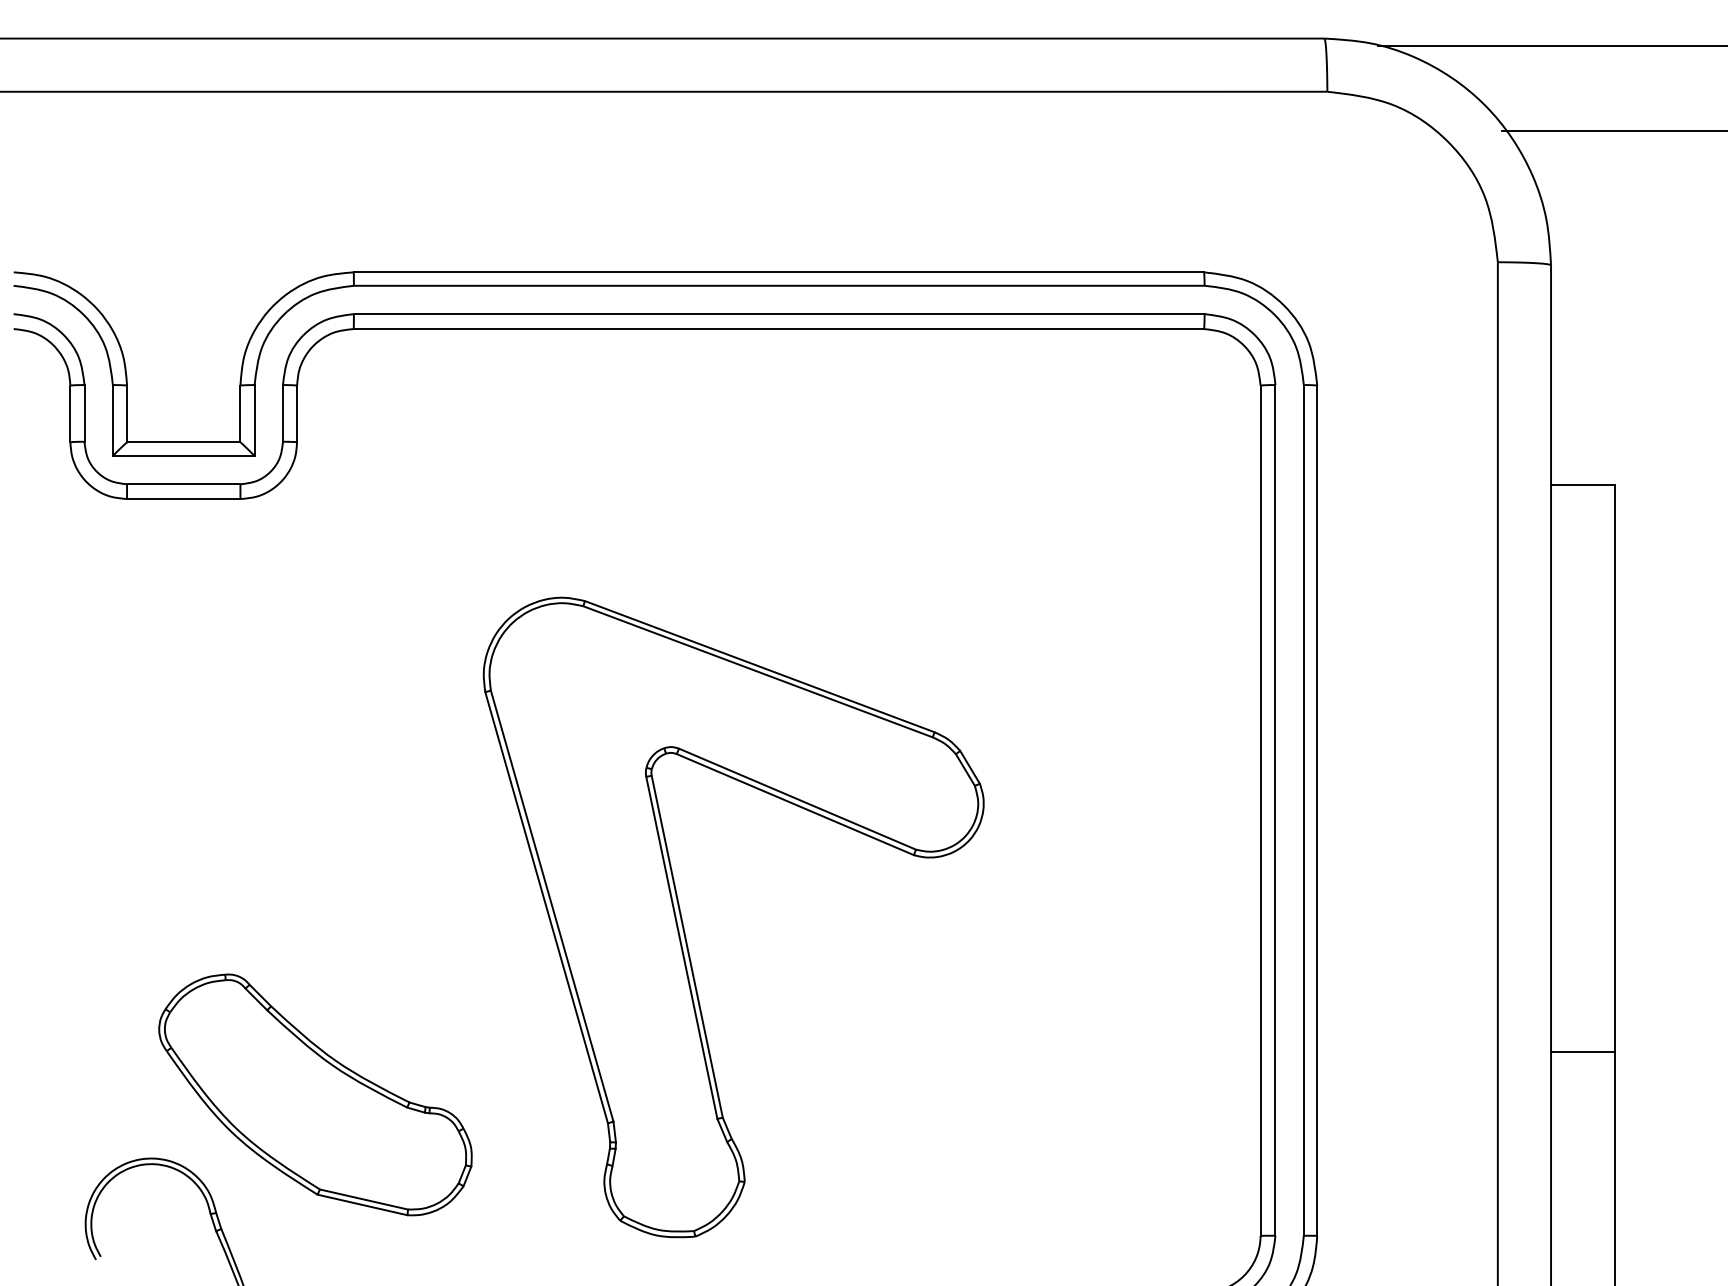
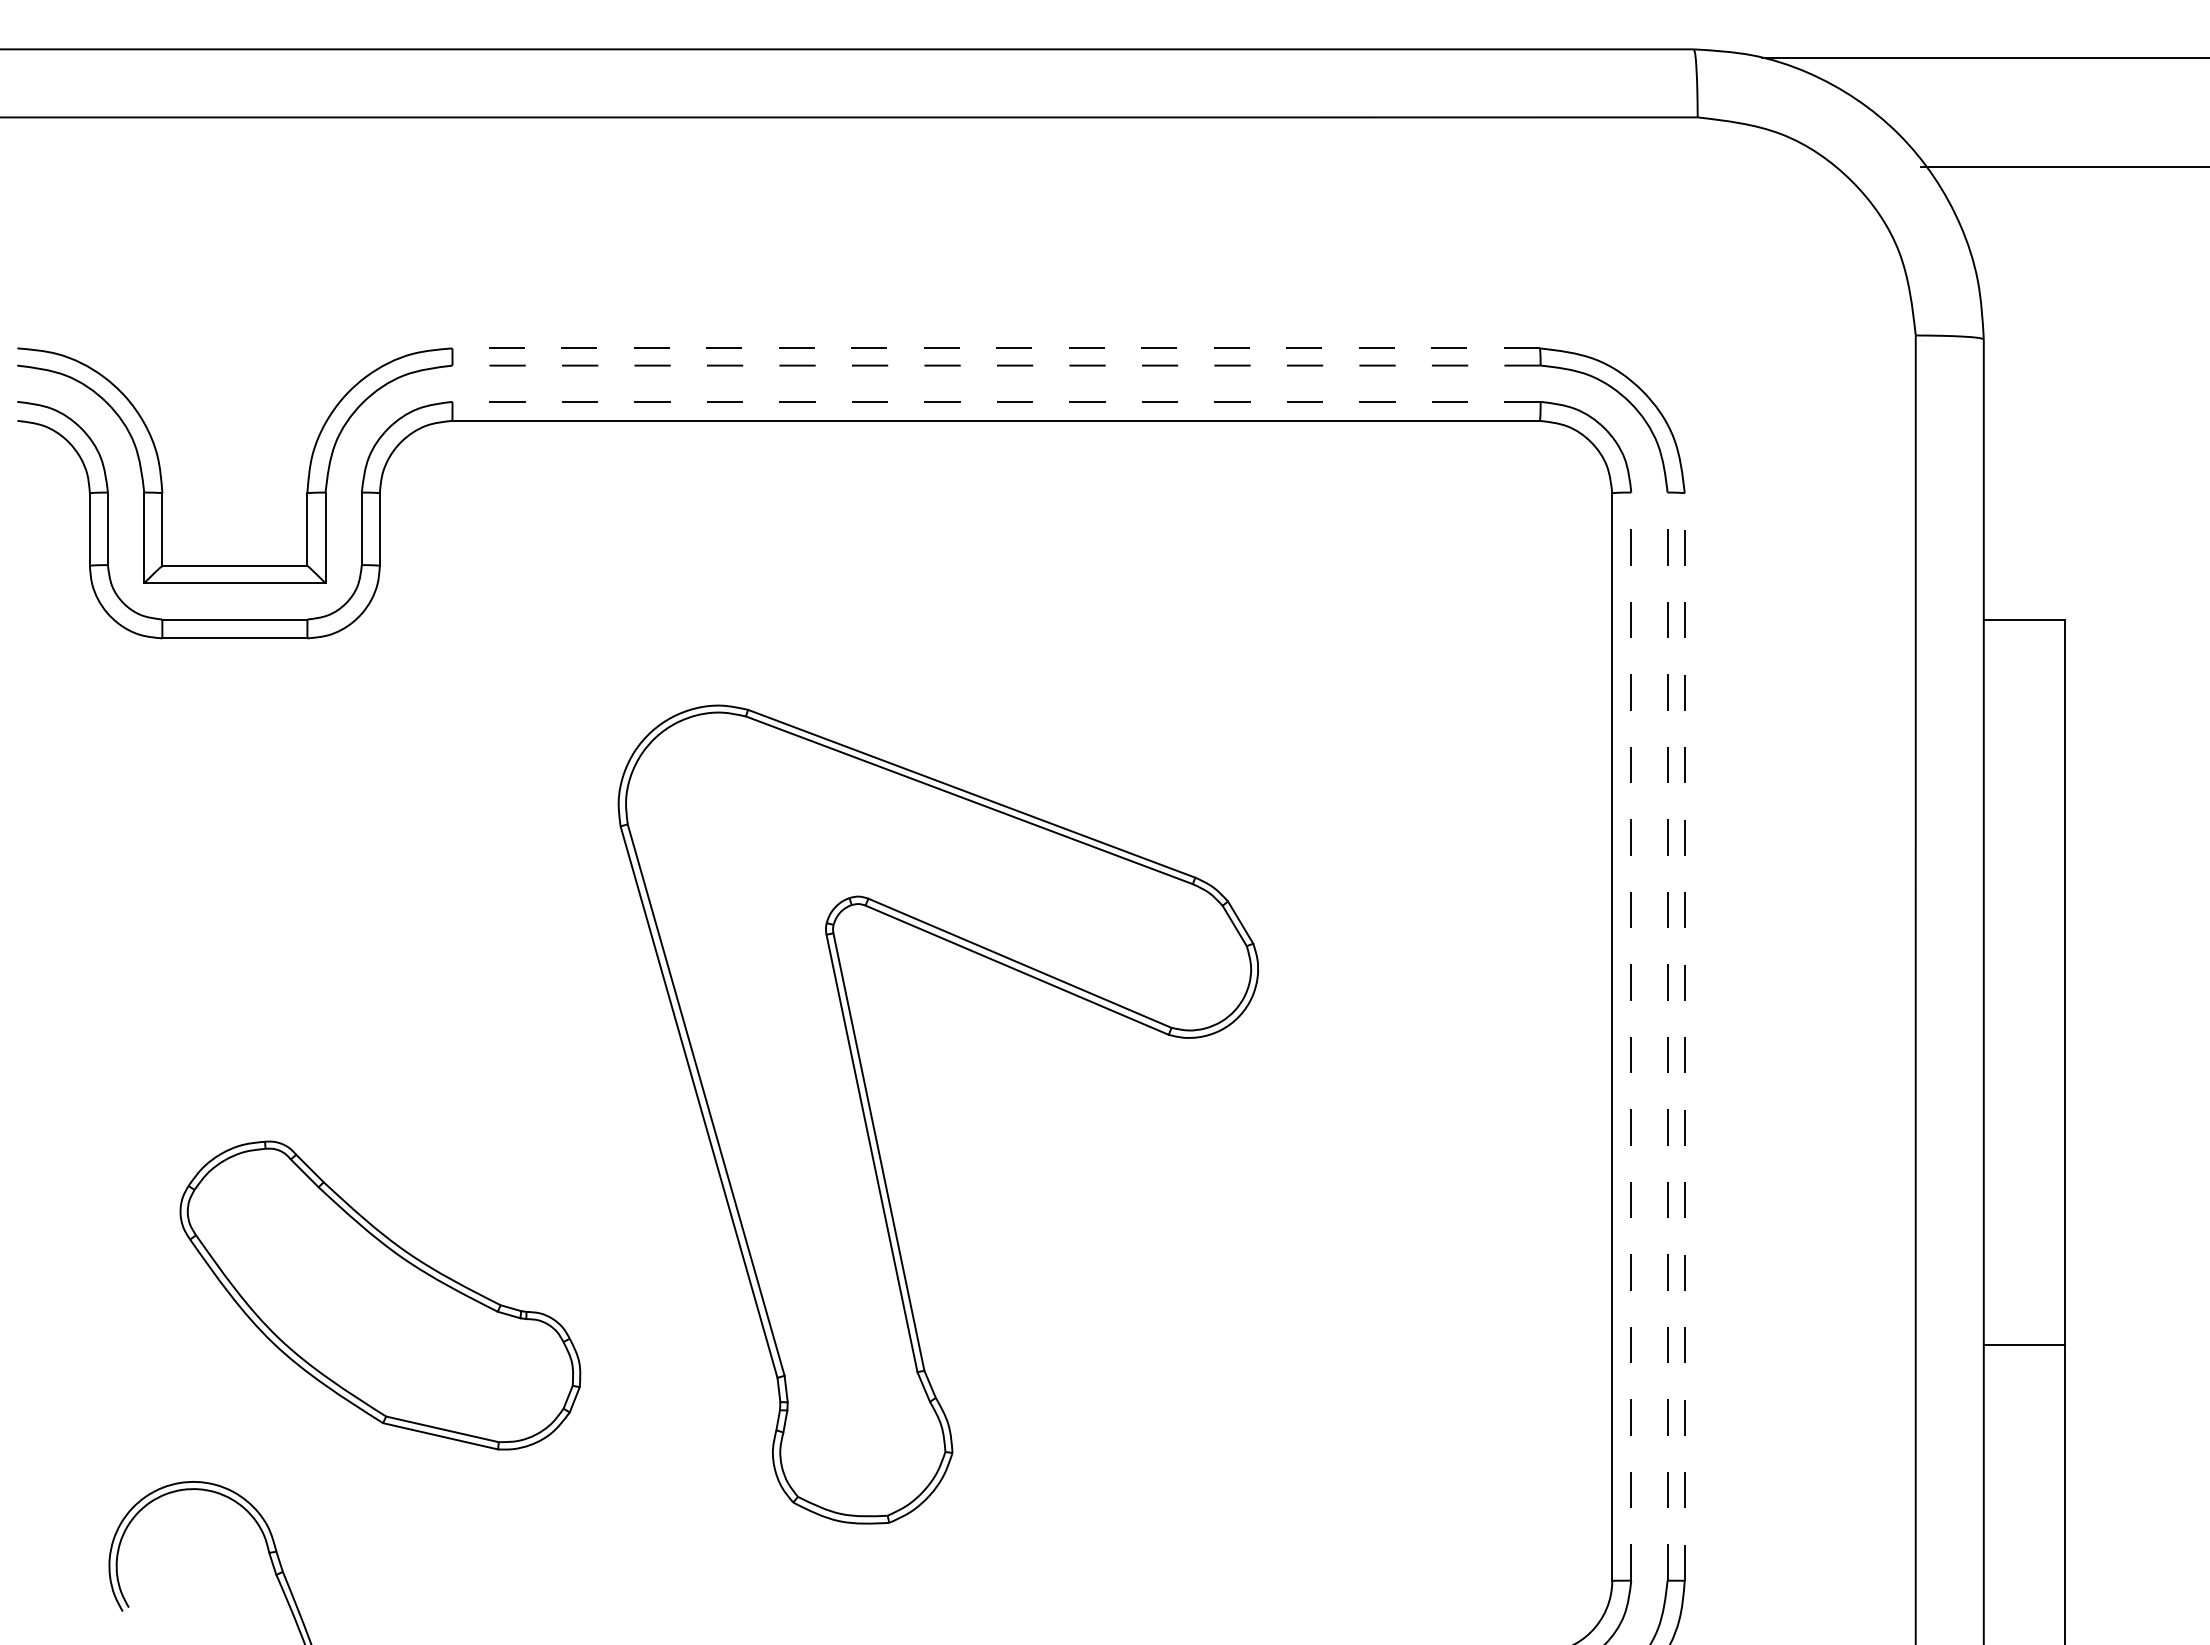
line: (779, 272) -> (996, 348), solid -> dashed
line: (779, 285) -> (996, 365), solid -> dashed
line: (779, 313) -> (996, 401), solid -> dashed
line: (1275, 810) -> (1631, 1036), solid -> dashed
line: (1303, 810) -> (1667, 1036), solid -> dashed
line: (1317, 811) -> (1684, 1037), solid -> dashed
part: (683, 925) -> (874, 1124), moved
part: (315, 1094) -> (380, 1295), moved

